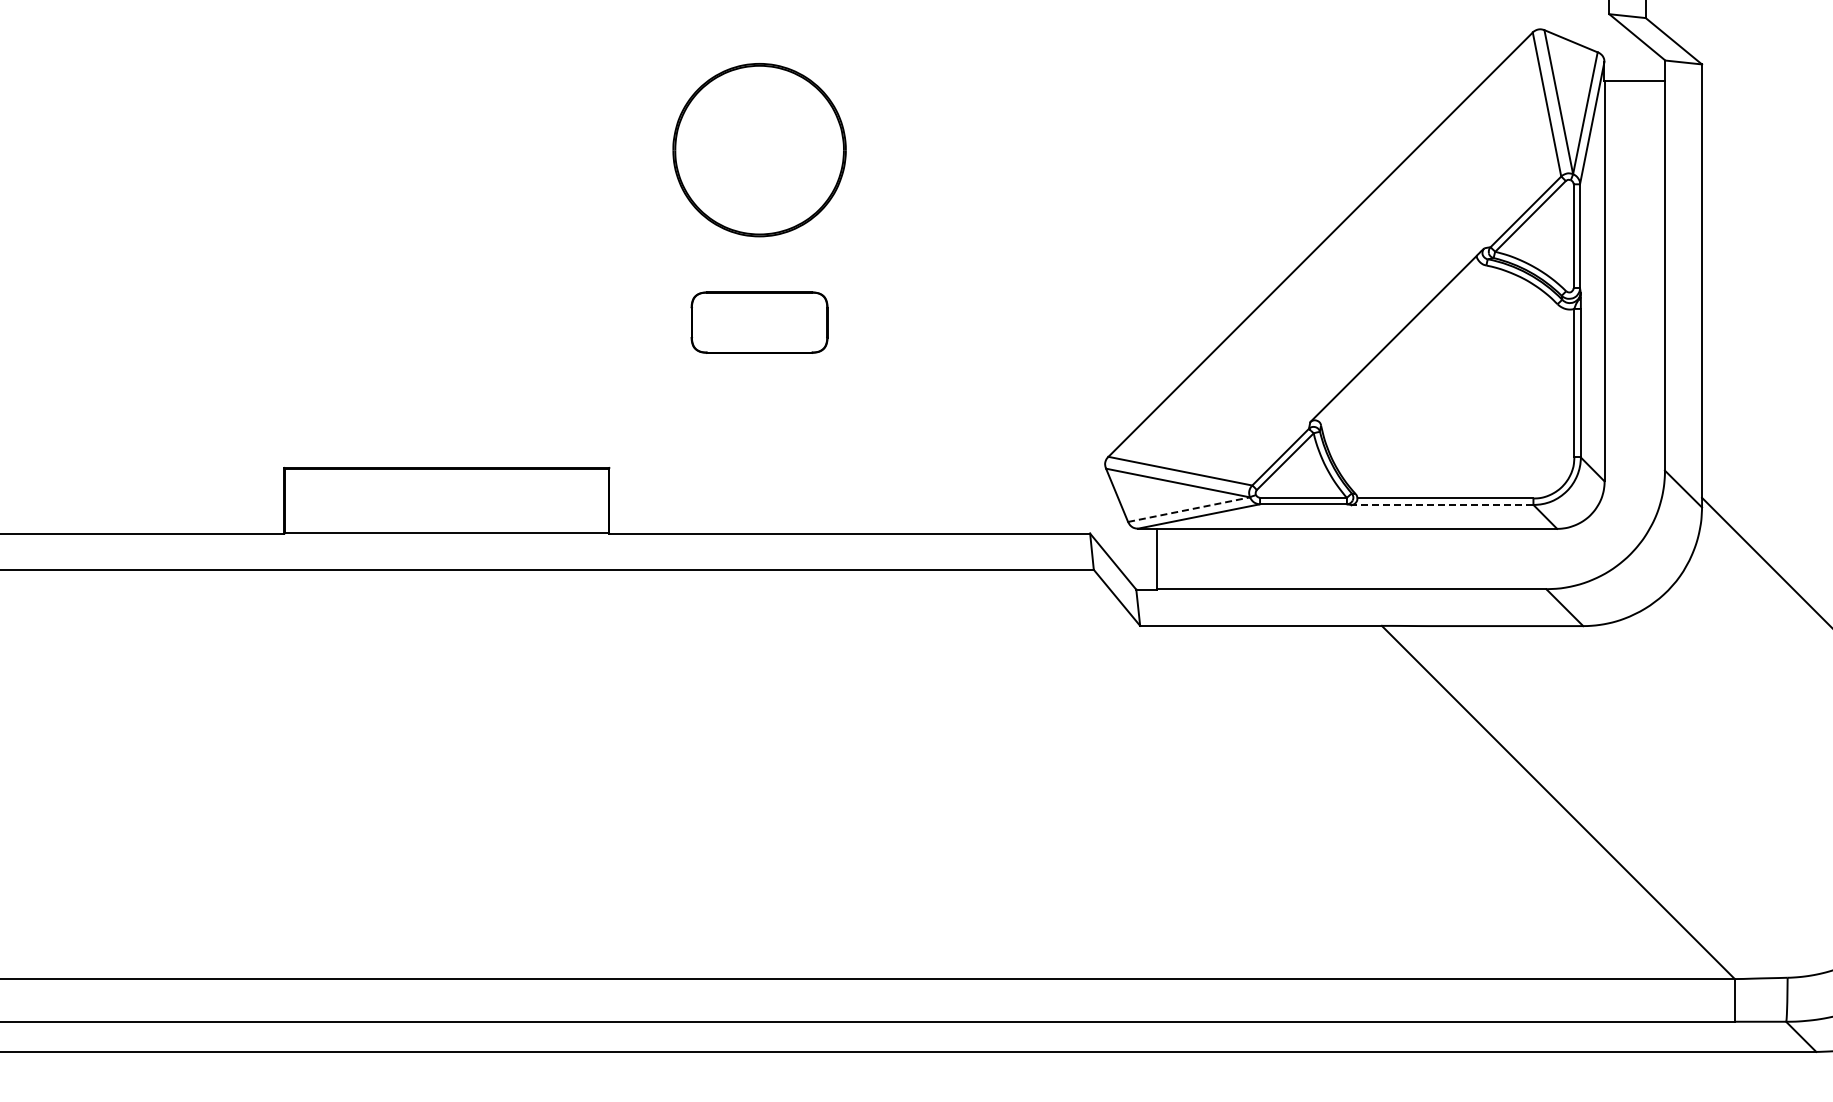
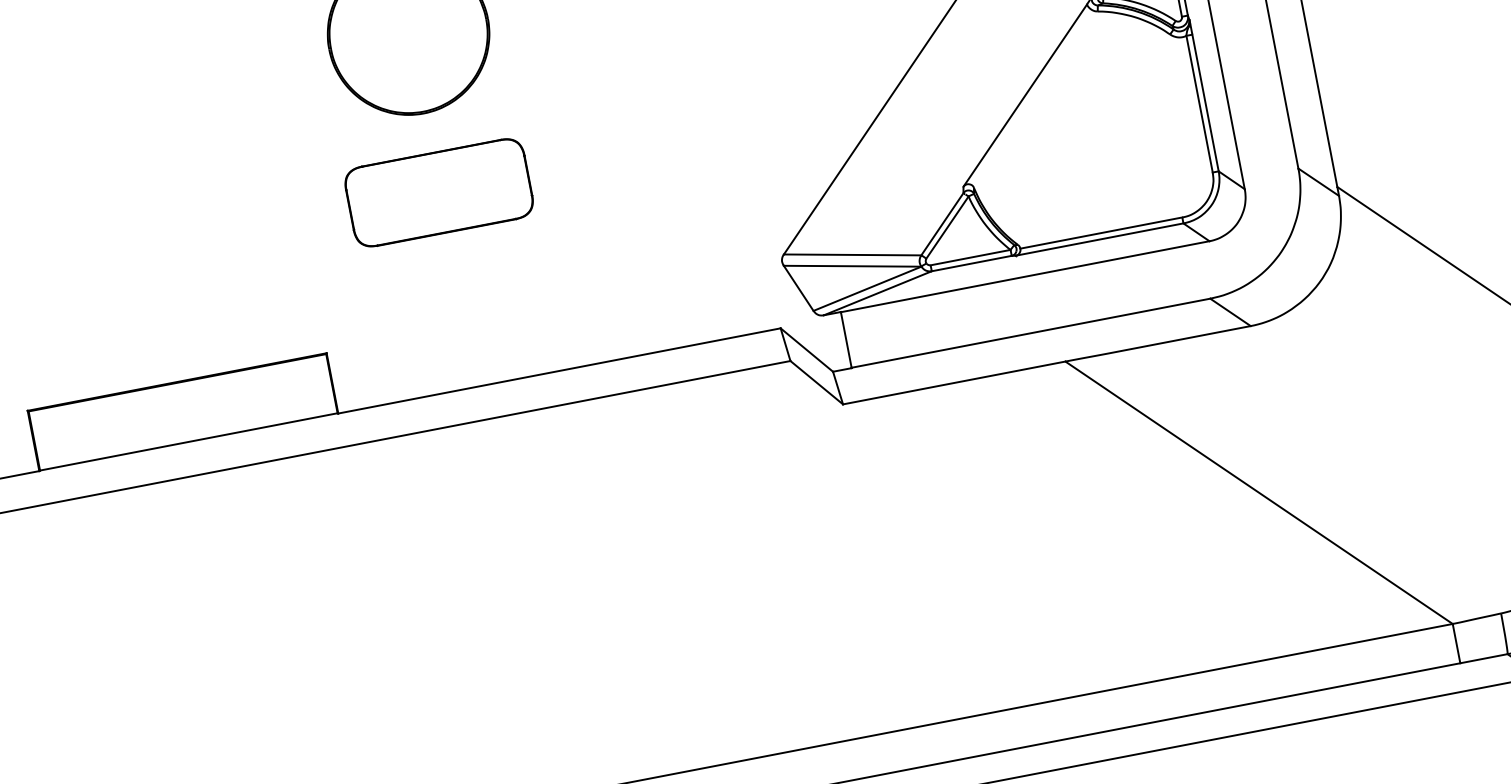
part: (759, 322) -> (439, 192), size x1.43
line: (1441, 504) -> (1098, 239), dashed -> solid
line: (1189, 509) -> (867, 288), dashed -> solid

